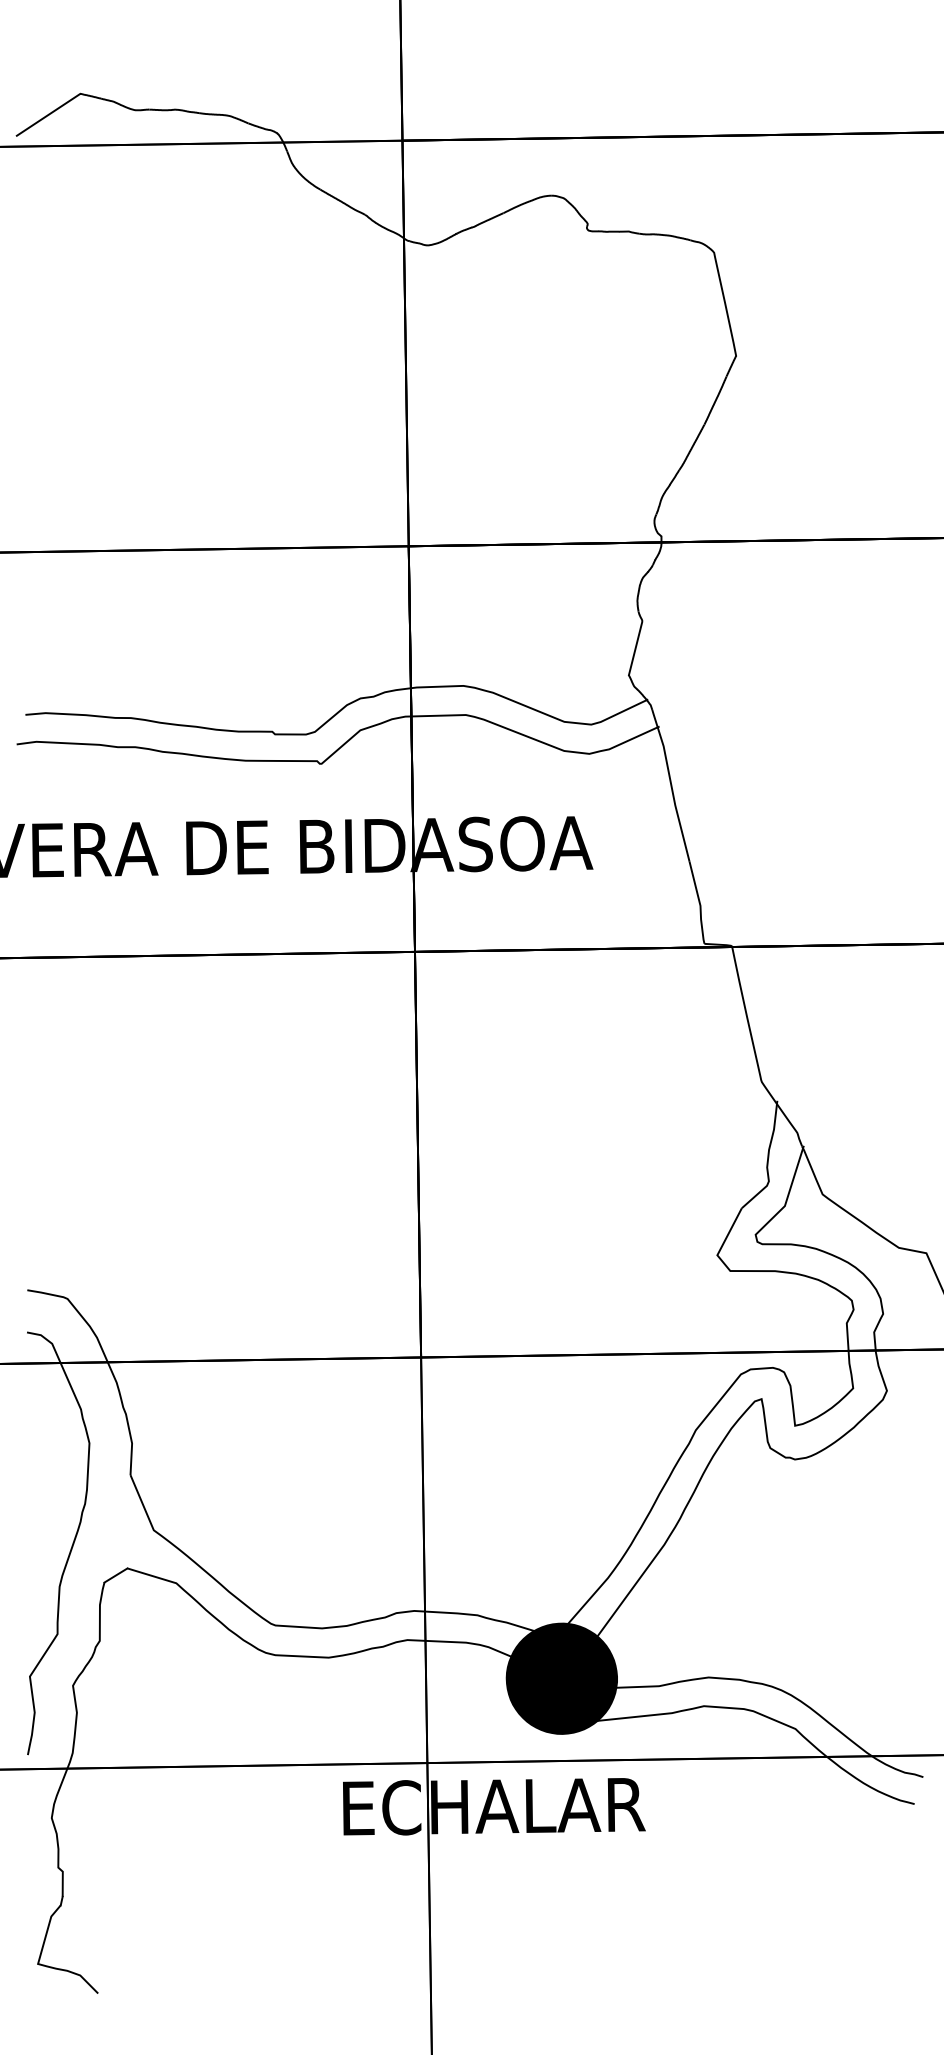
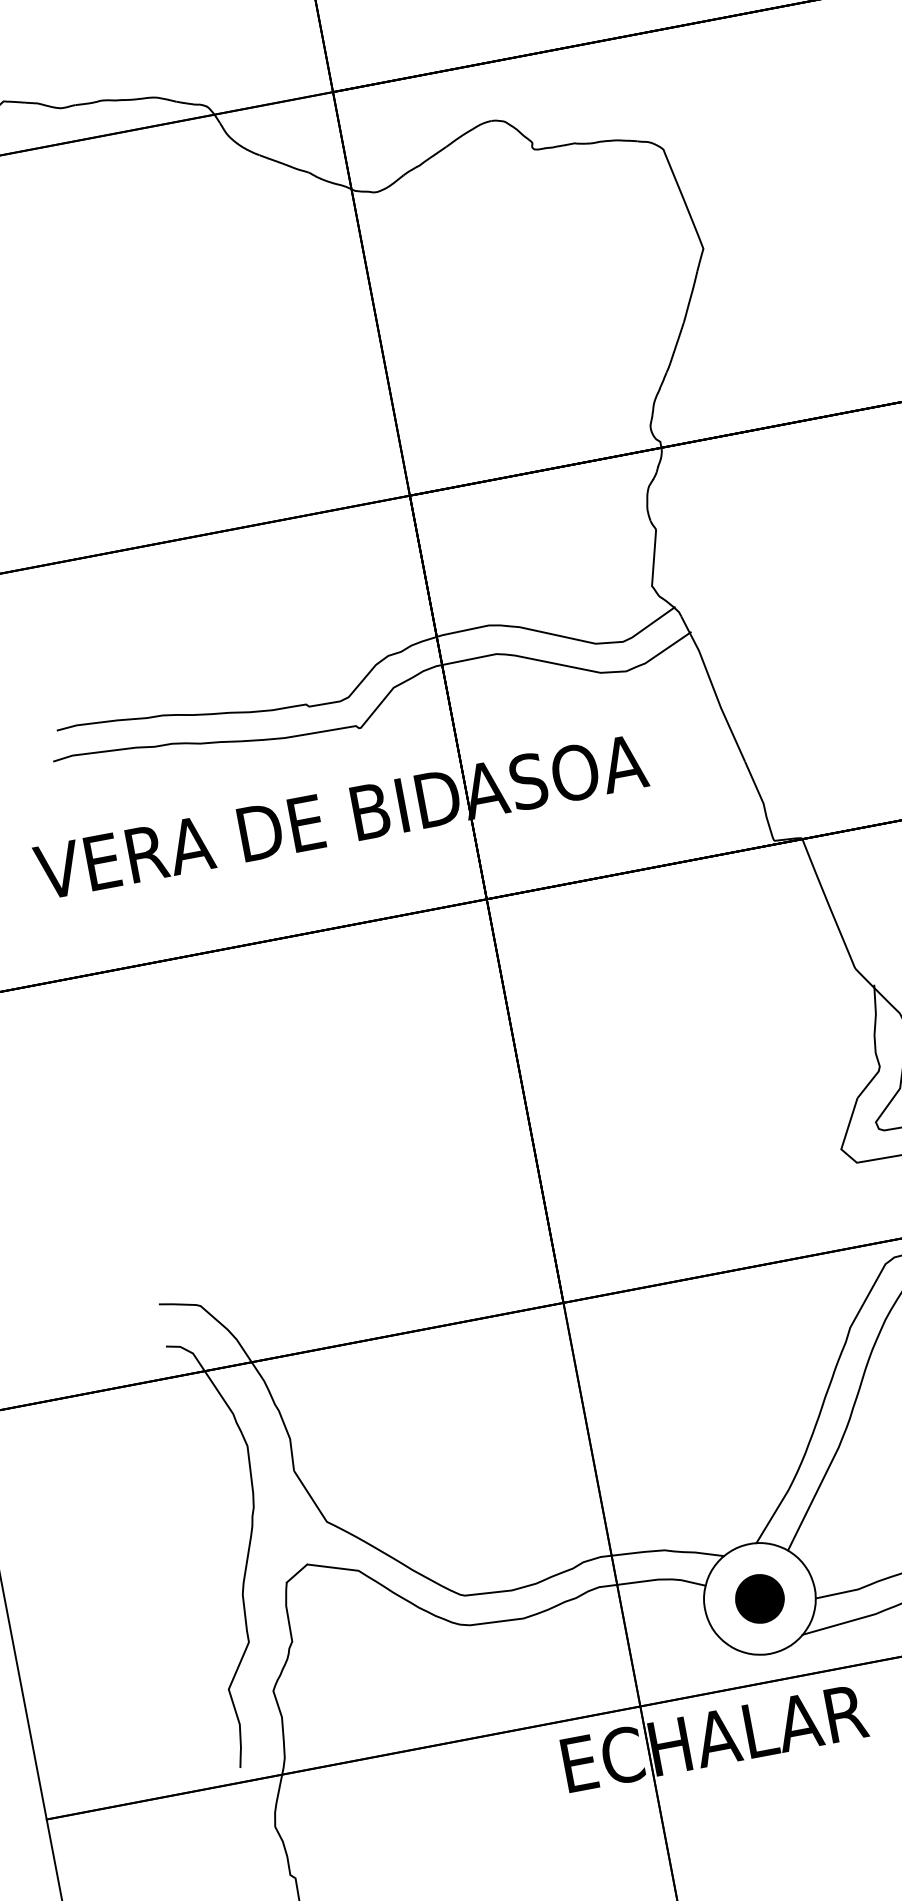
fill: (561, 1678) -> (759, 1598), removed

